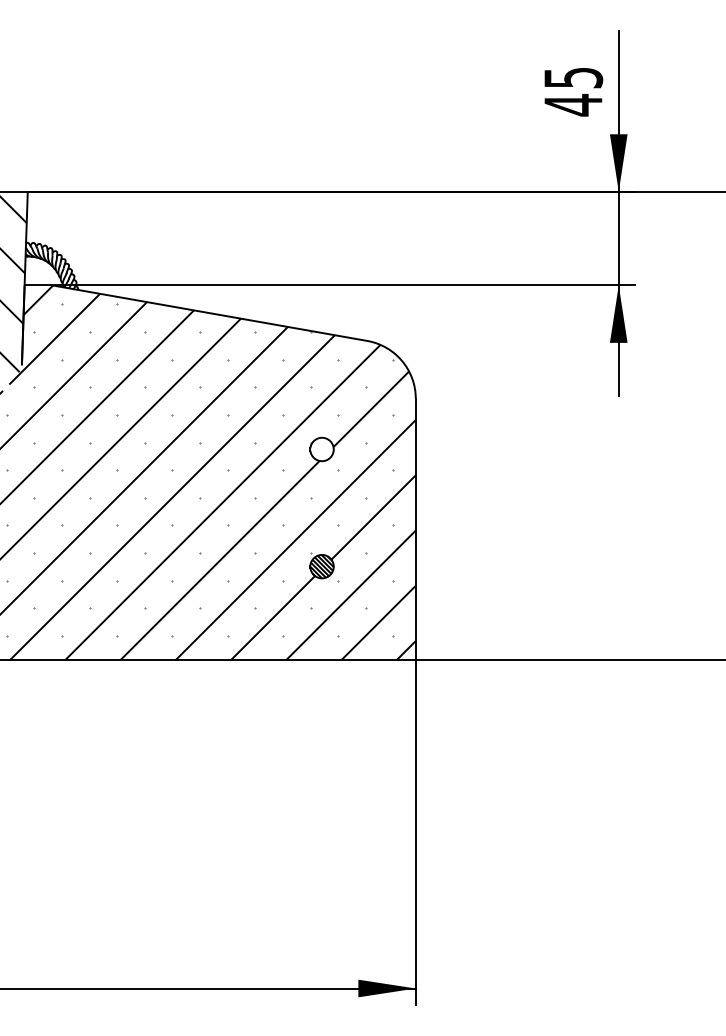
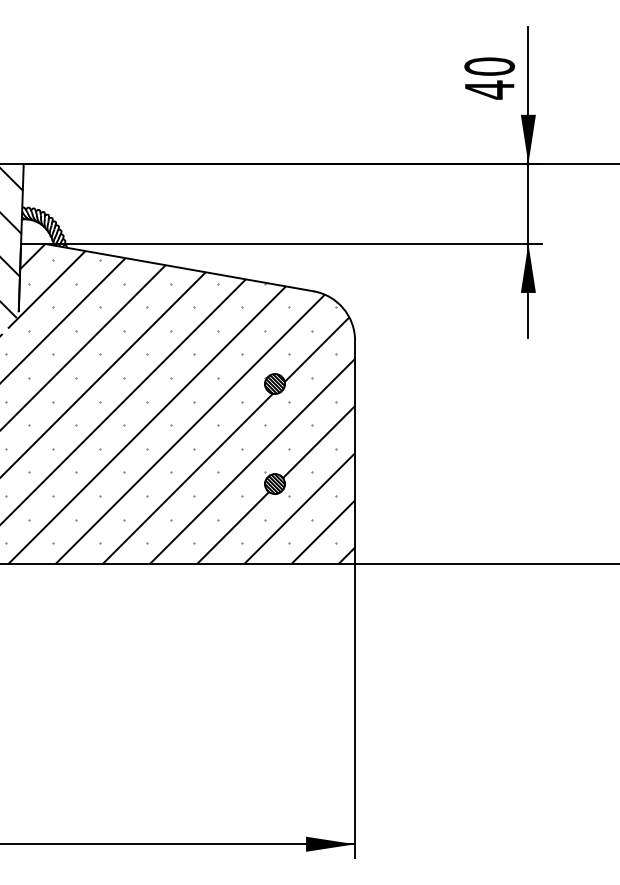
text: (573, 77) -> (489, 66), 45 -> 40
hatch: (321, 449) -> (274, 384), added

